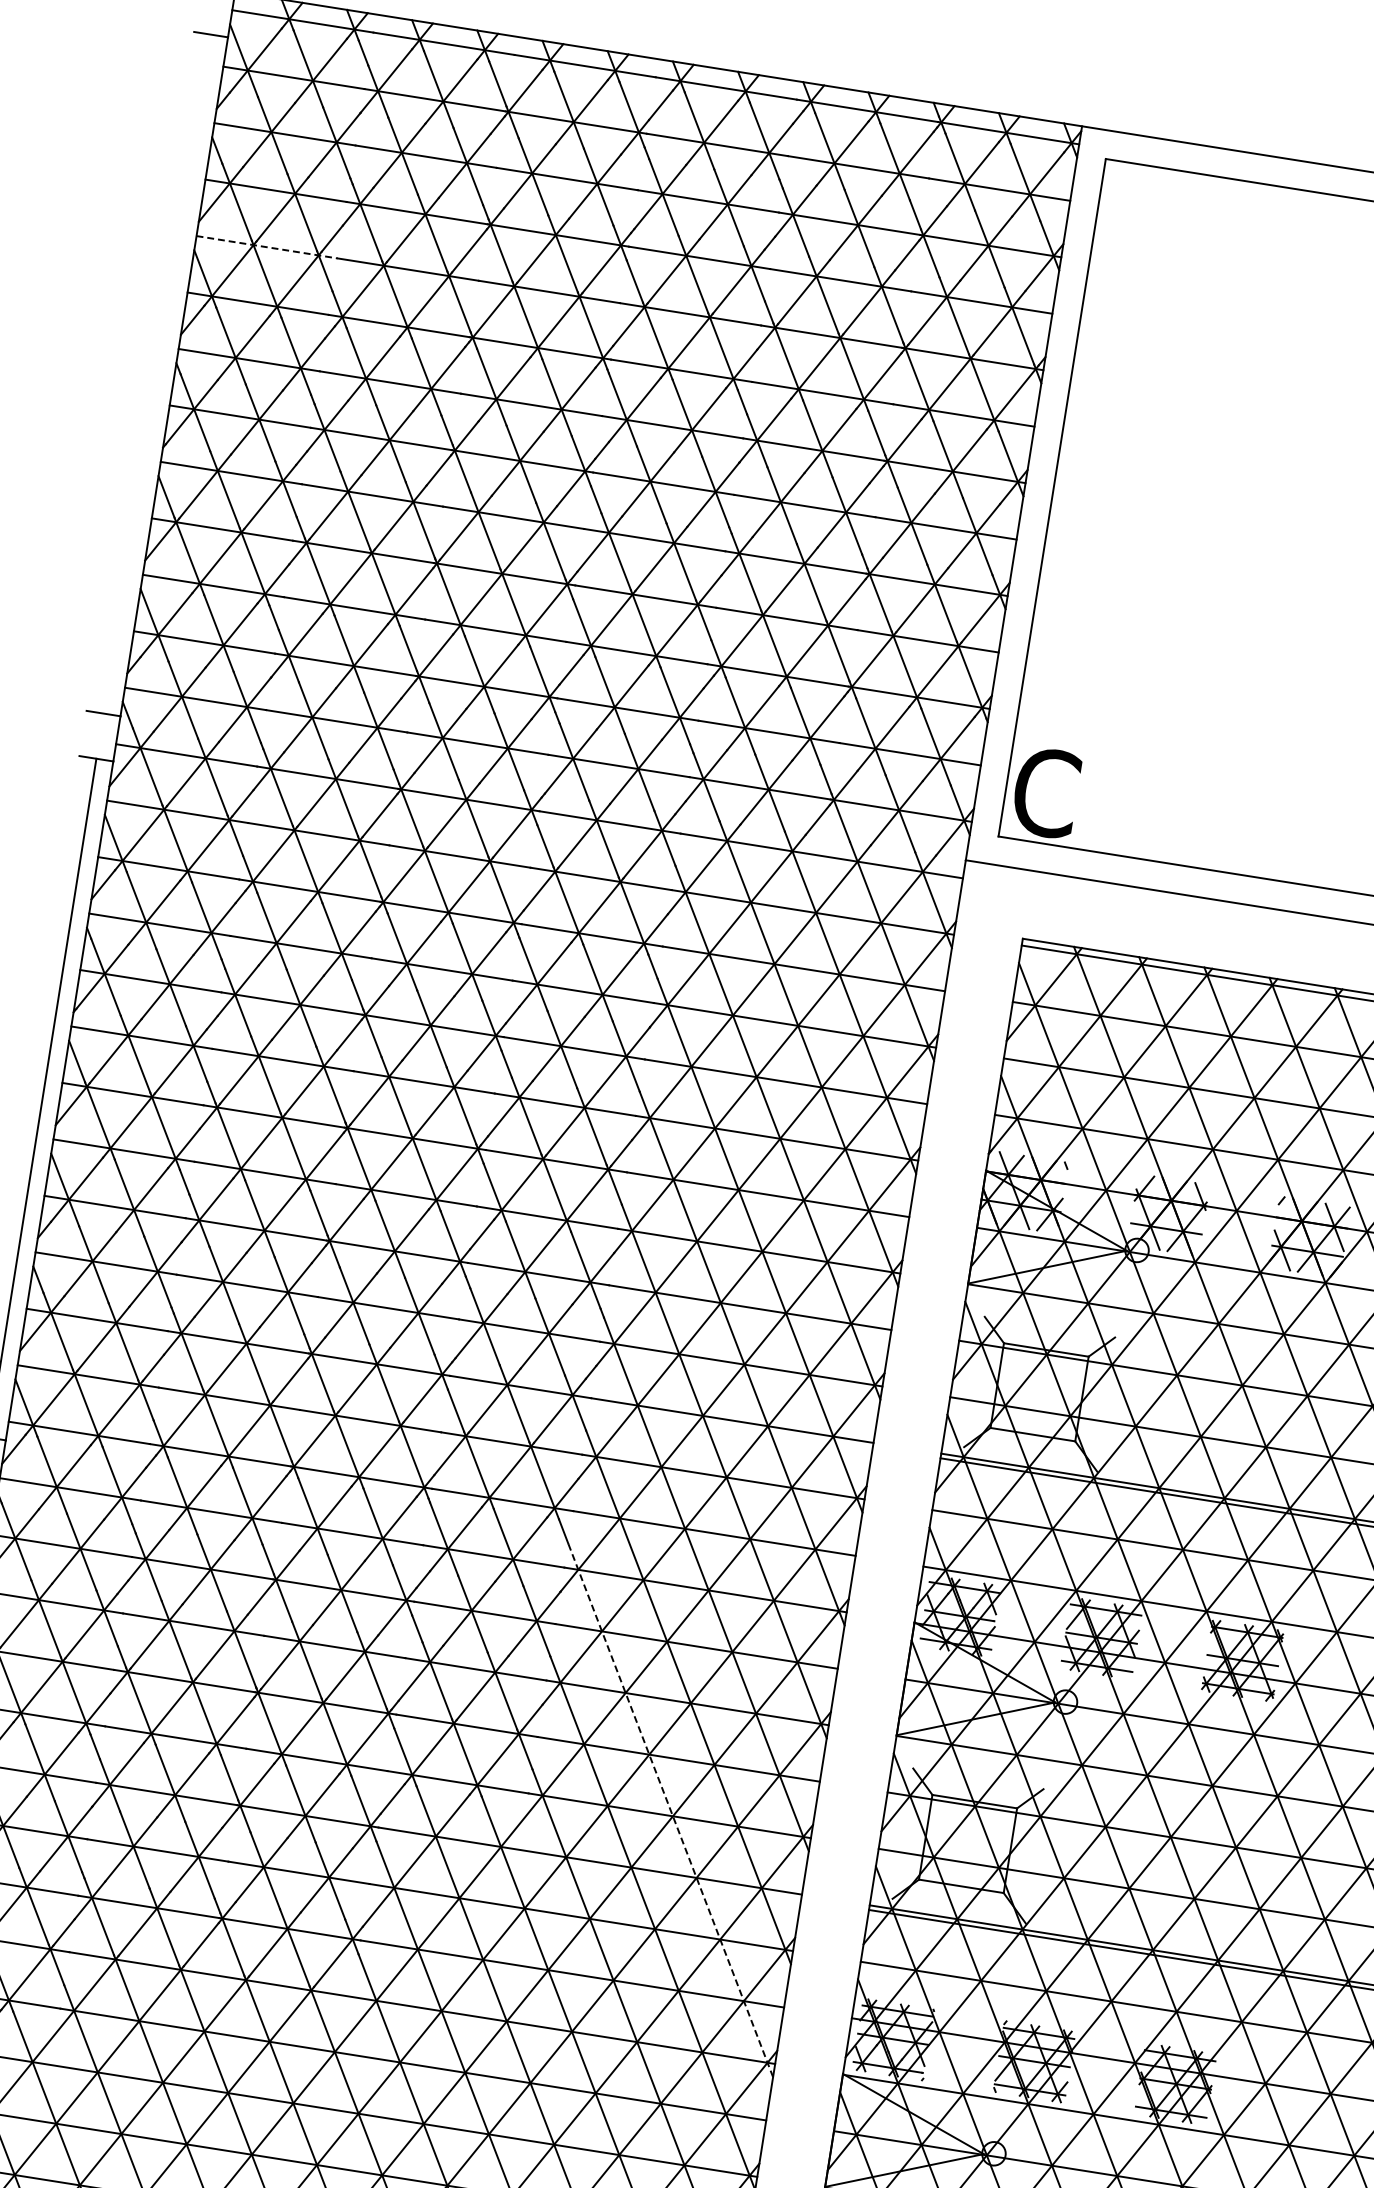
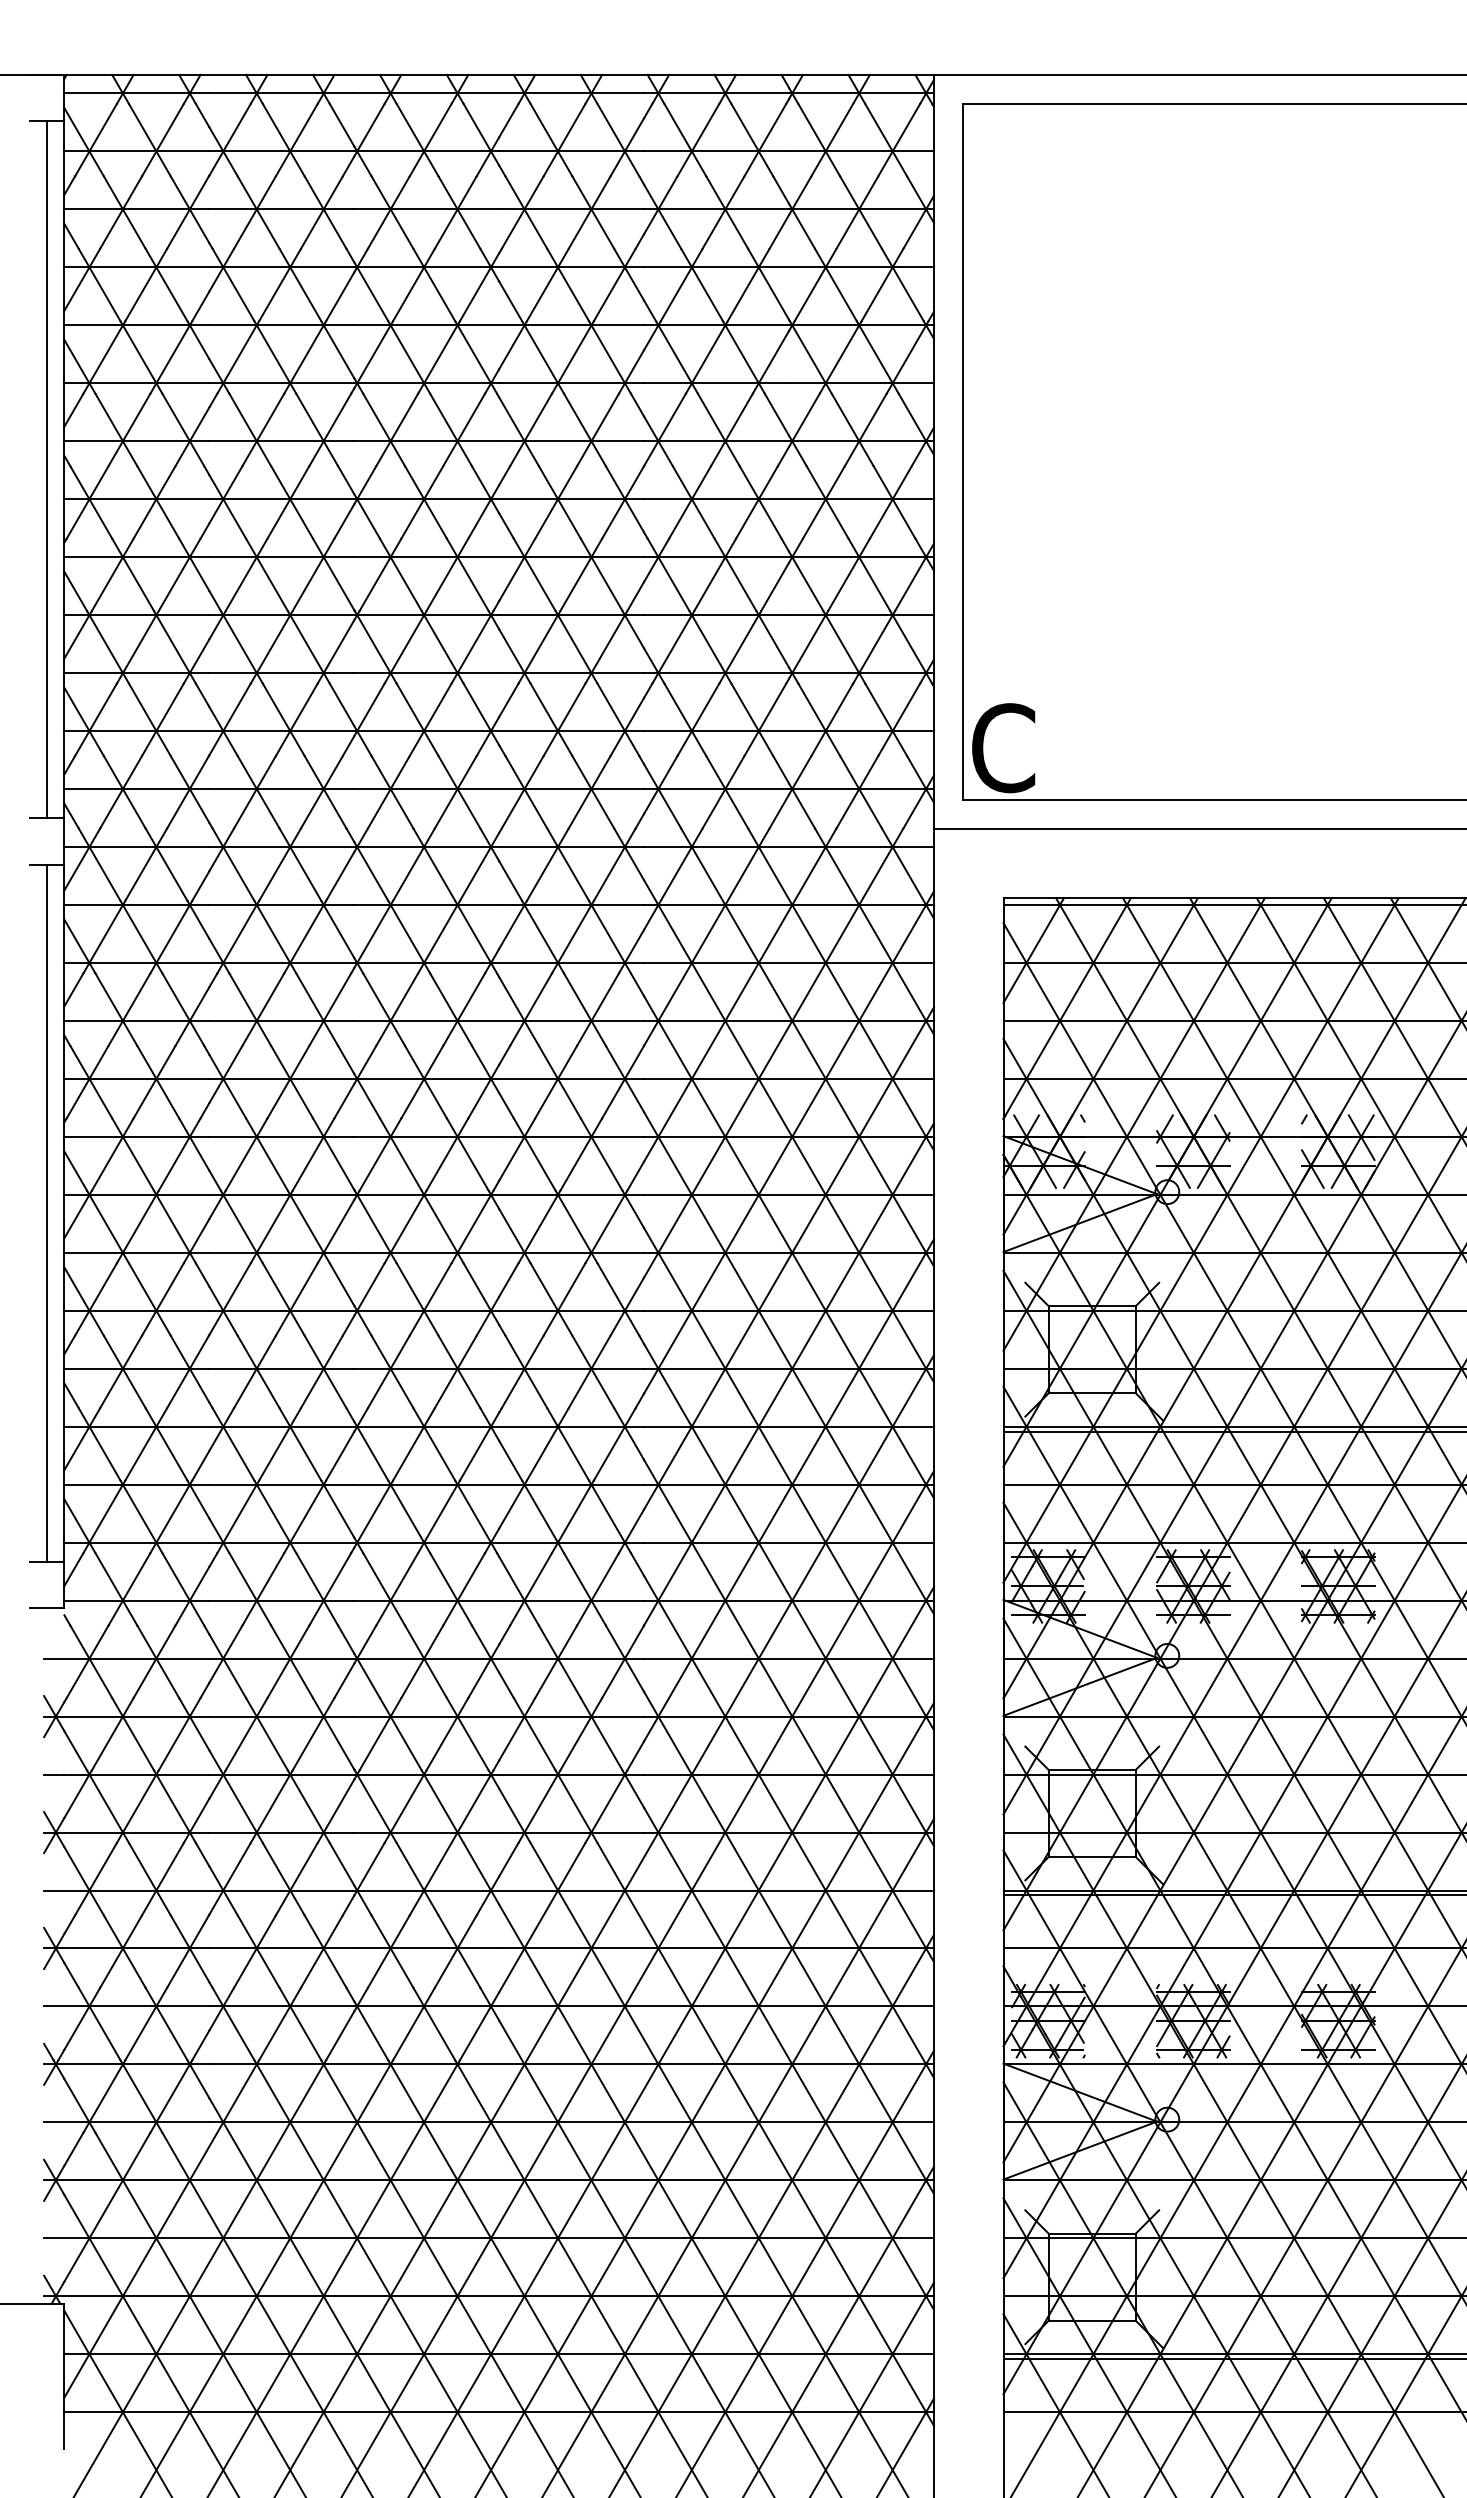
line: (267, 247) -> (137, 325), dashed -> solid
line: (157, 373) -> (47, 469), added
line: (671, 1809) -> (789, 1826), dashed -> solid

